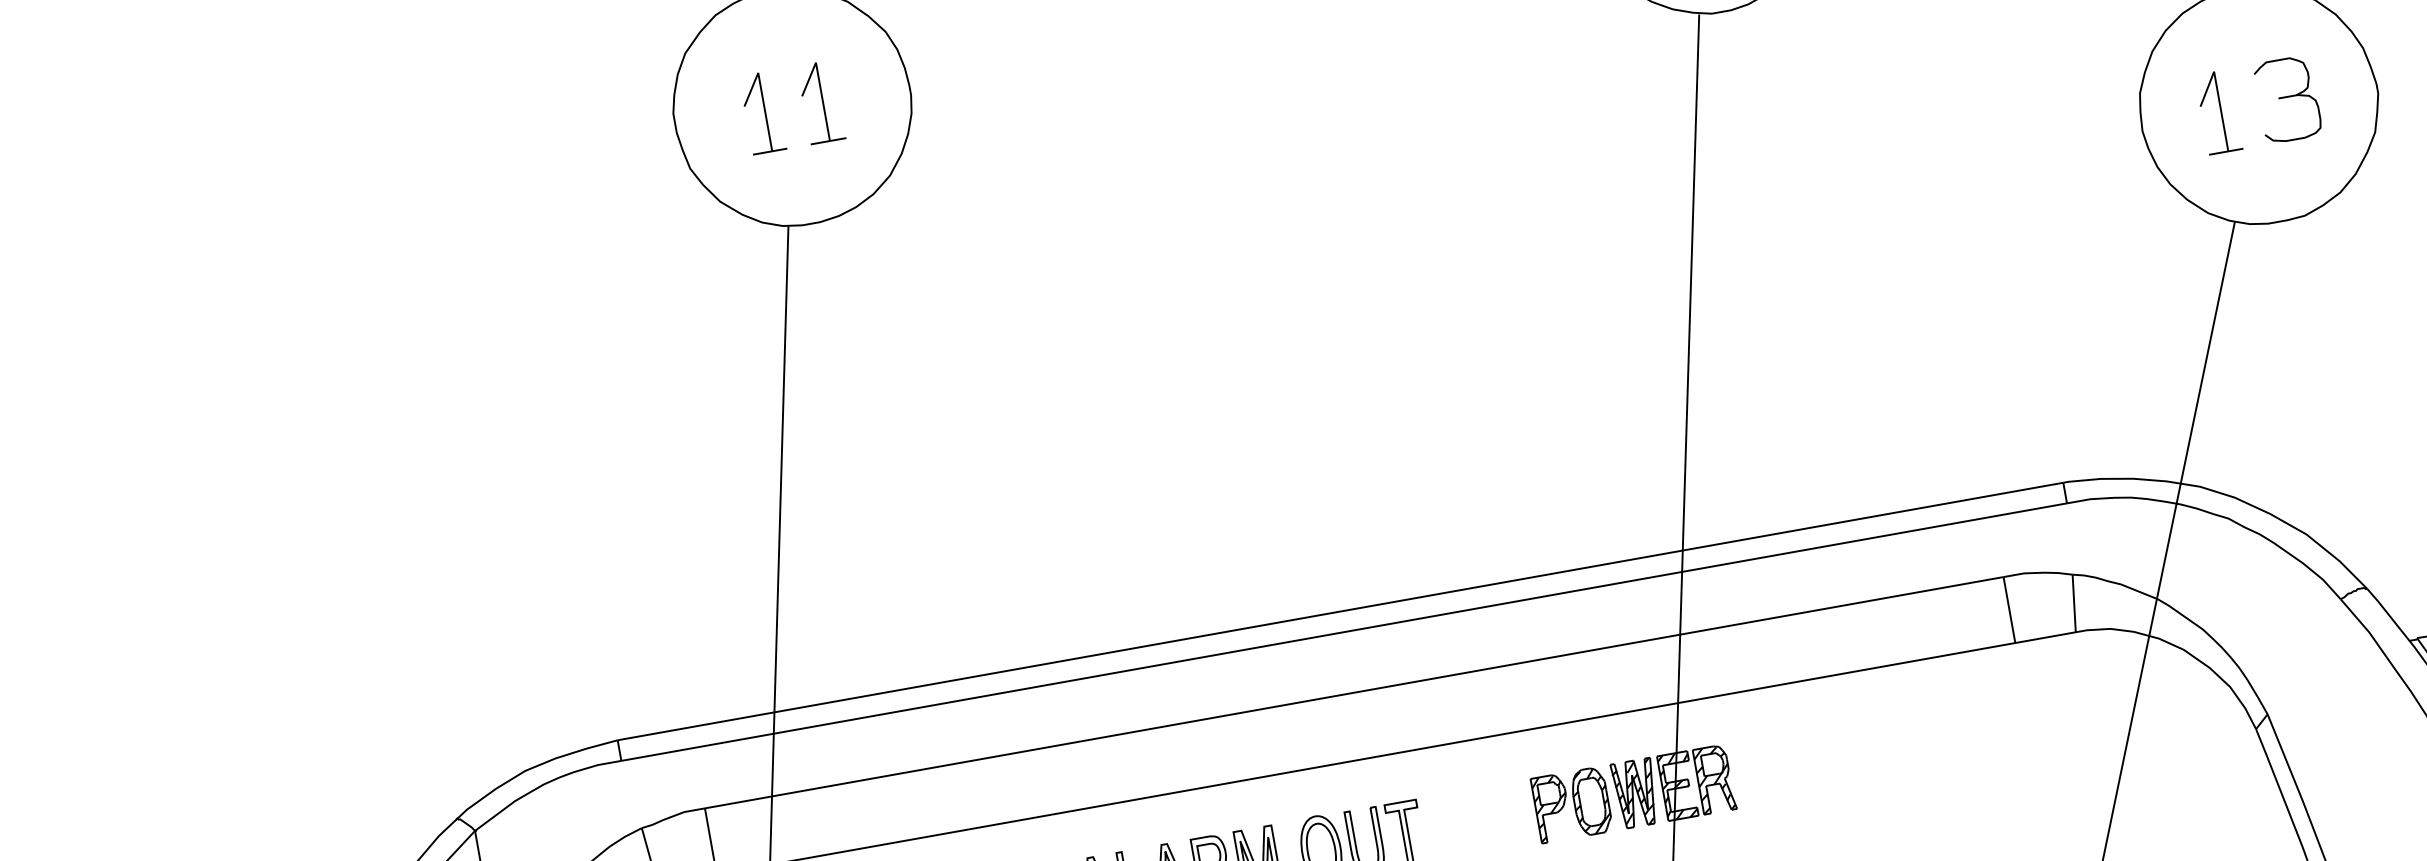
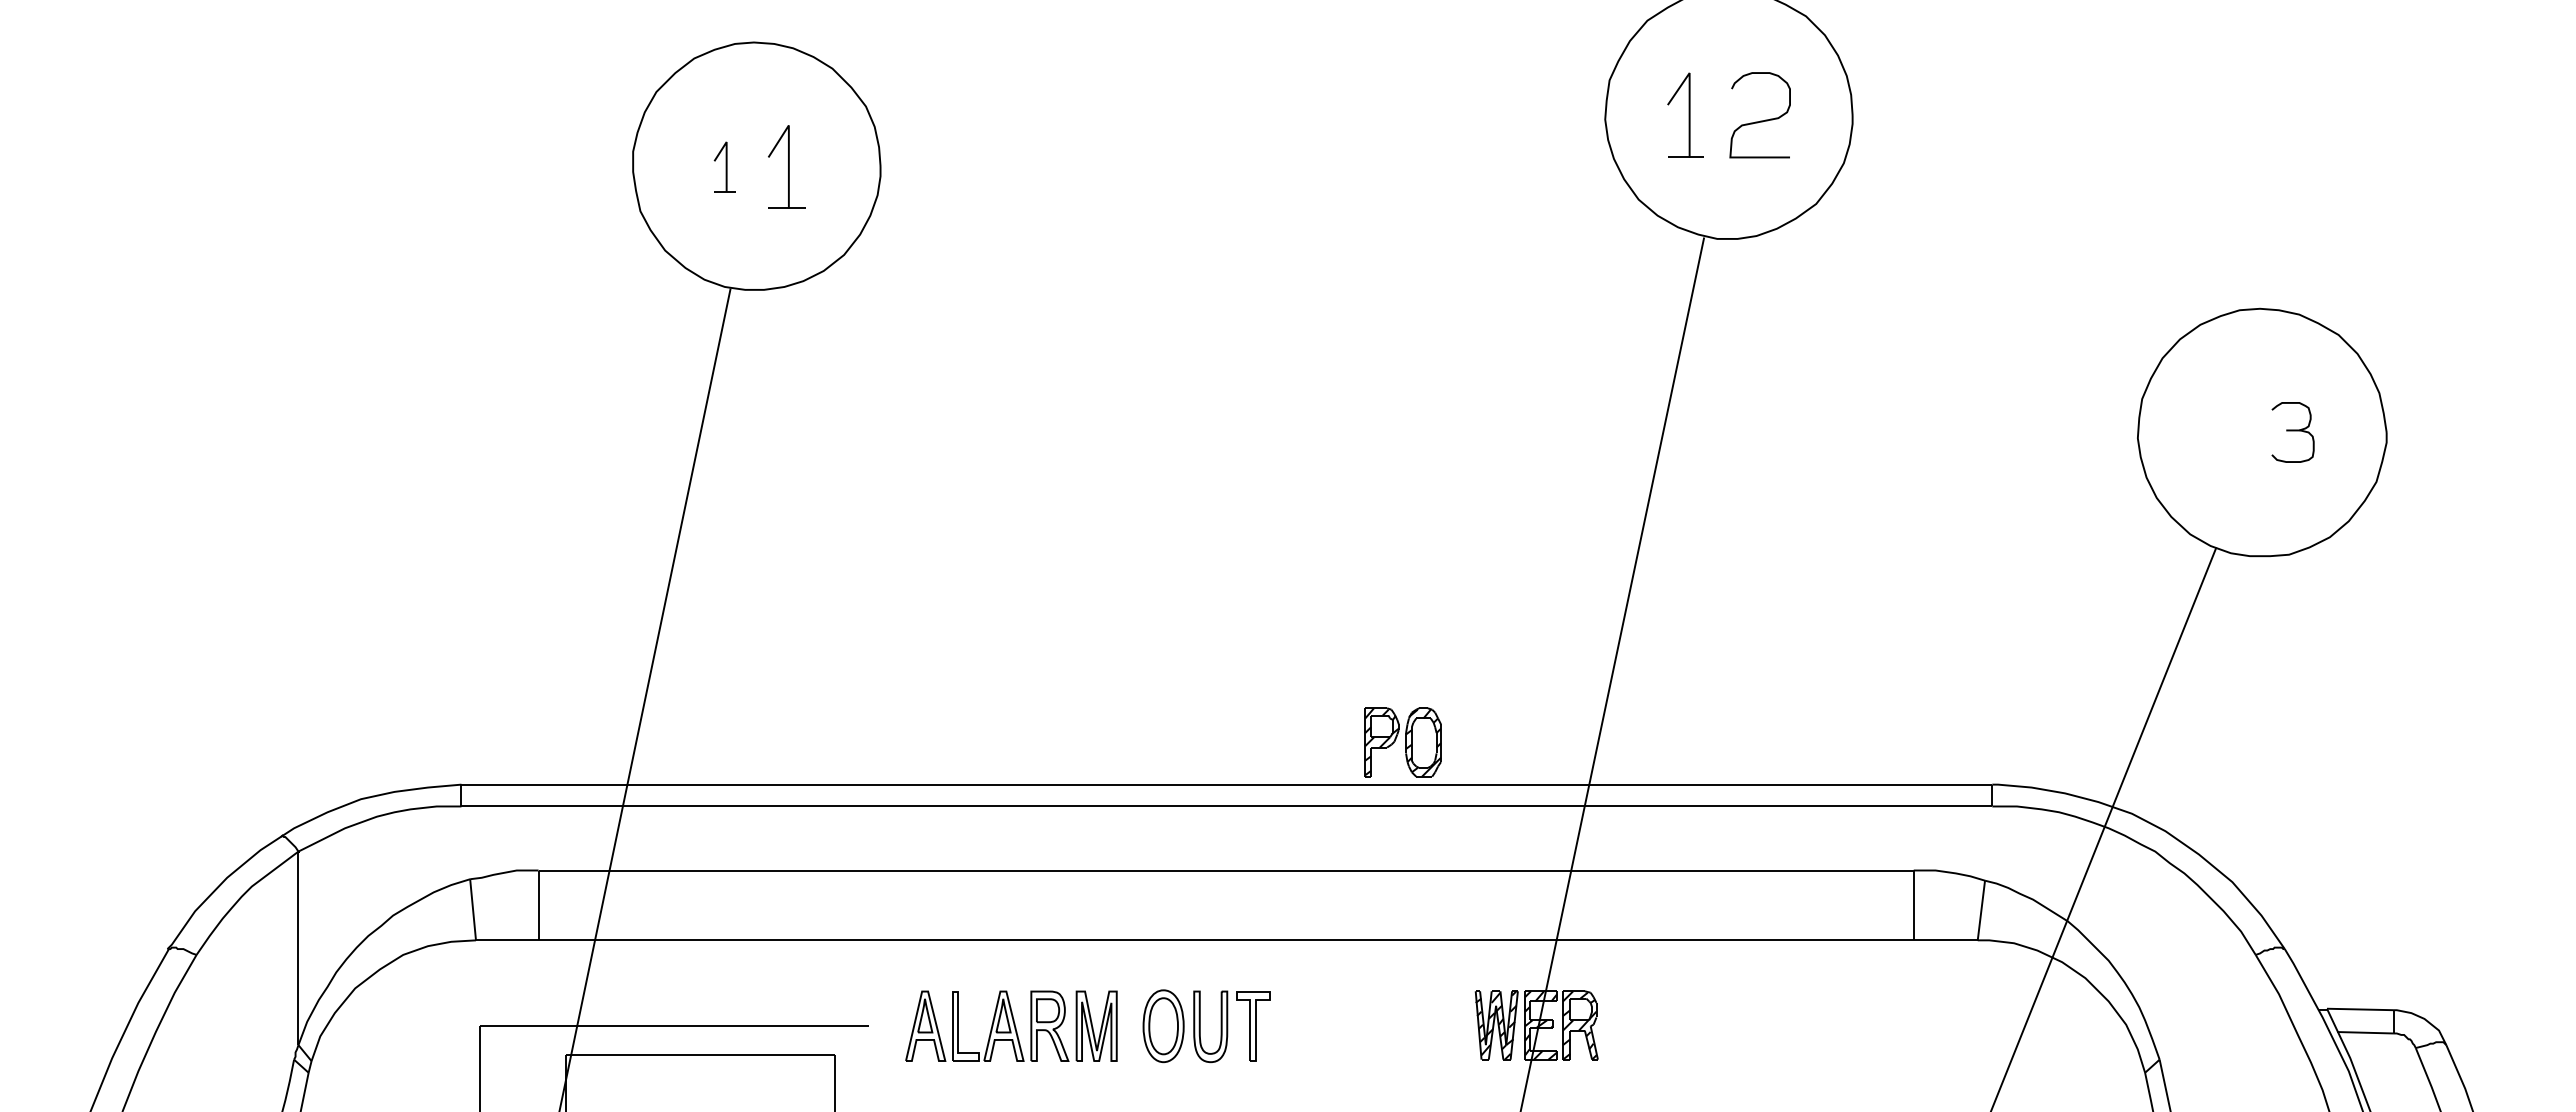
part: (2287, 99) -> (2292, 432), size x0.7
part: (762, 112) -> (724, 166), size x0.6
part: (2218, 112) -> (2219, 432), removed
part: (1571, 805) -> (1402, 742), moved

